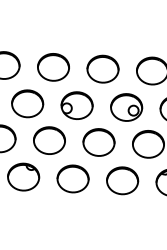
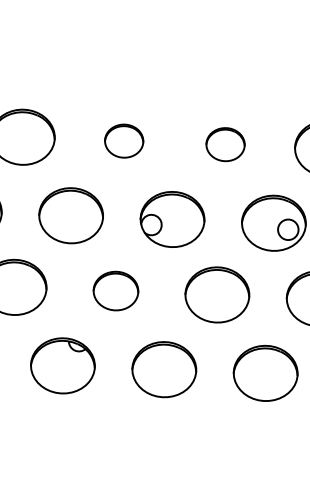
part: (53, 67) -> (124, 141), size x0.6
part: (102, 68) -> (224, 143), size x0.6
part: (49, 140) -> (115, 290), size x0.7

